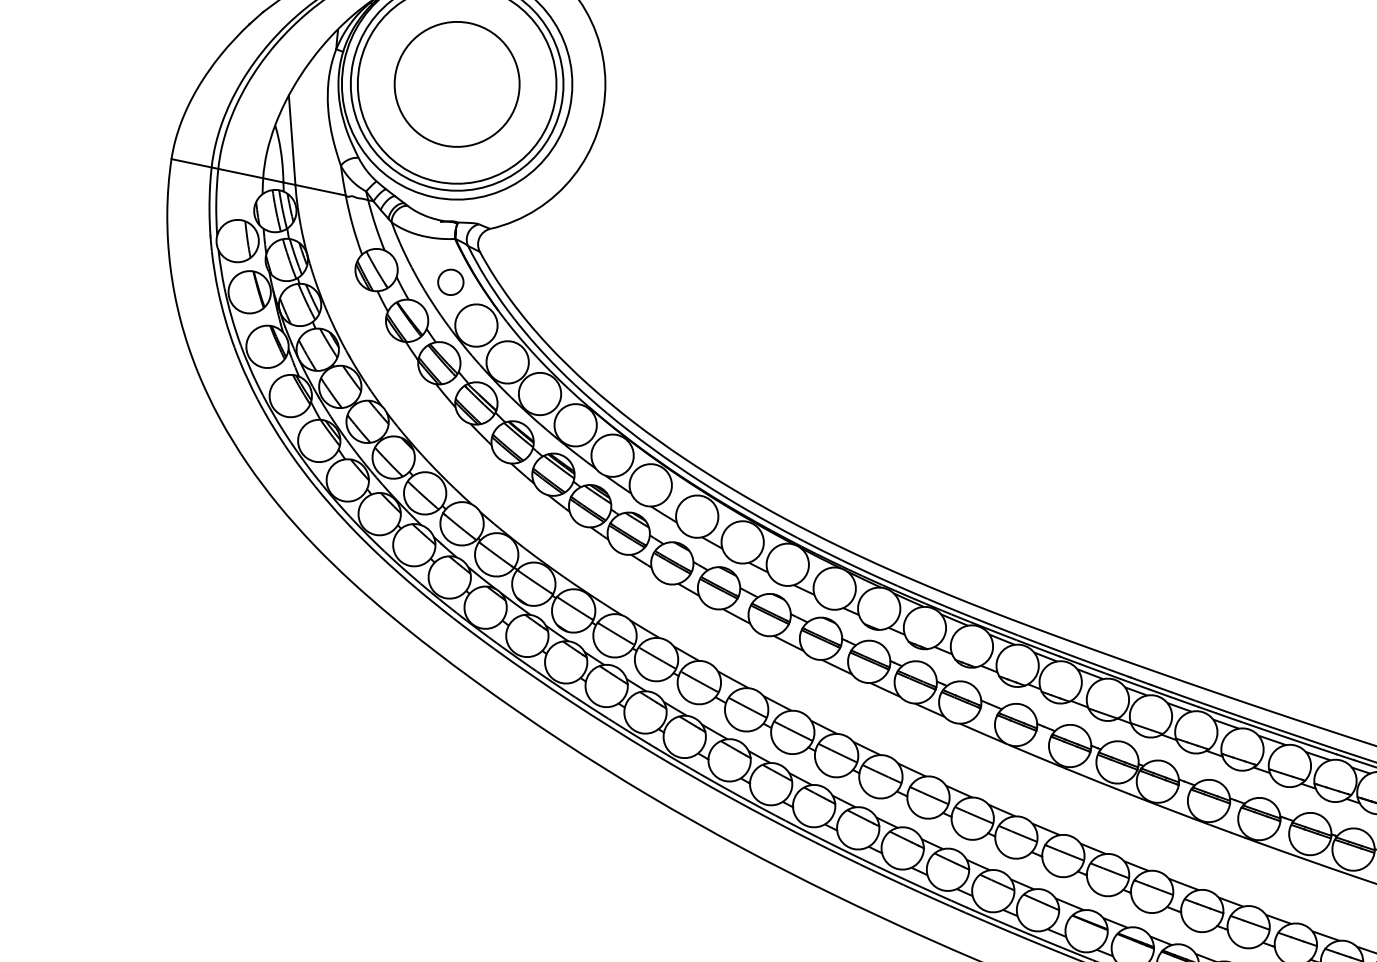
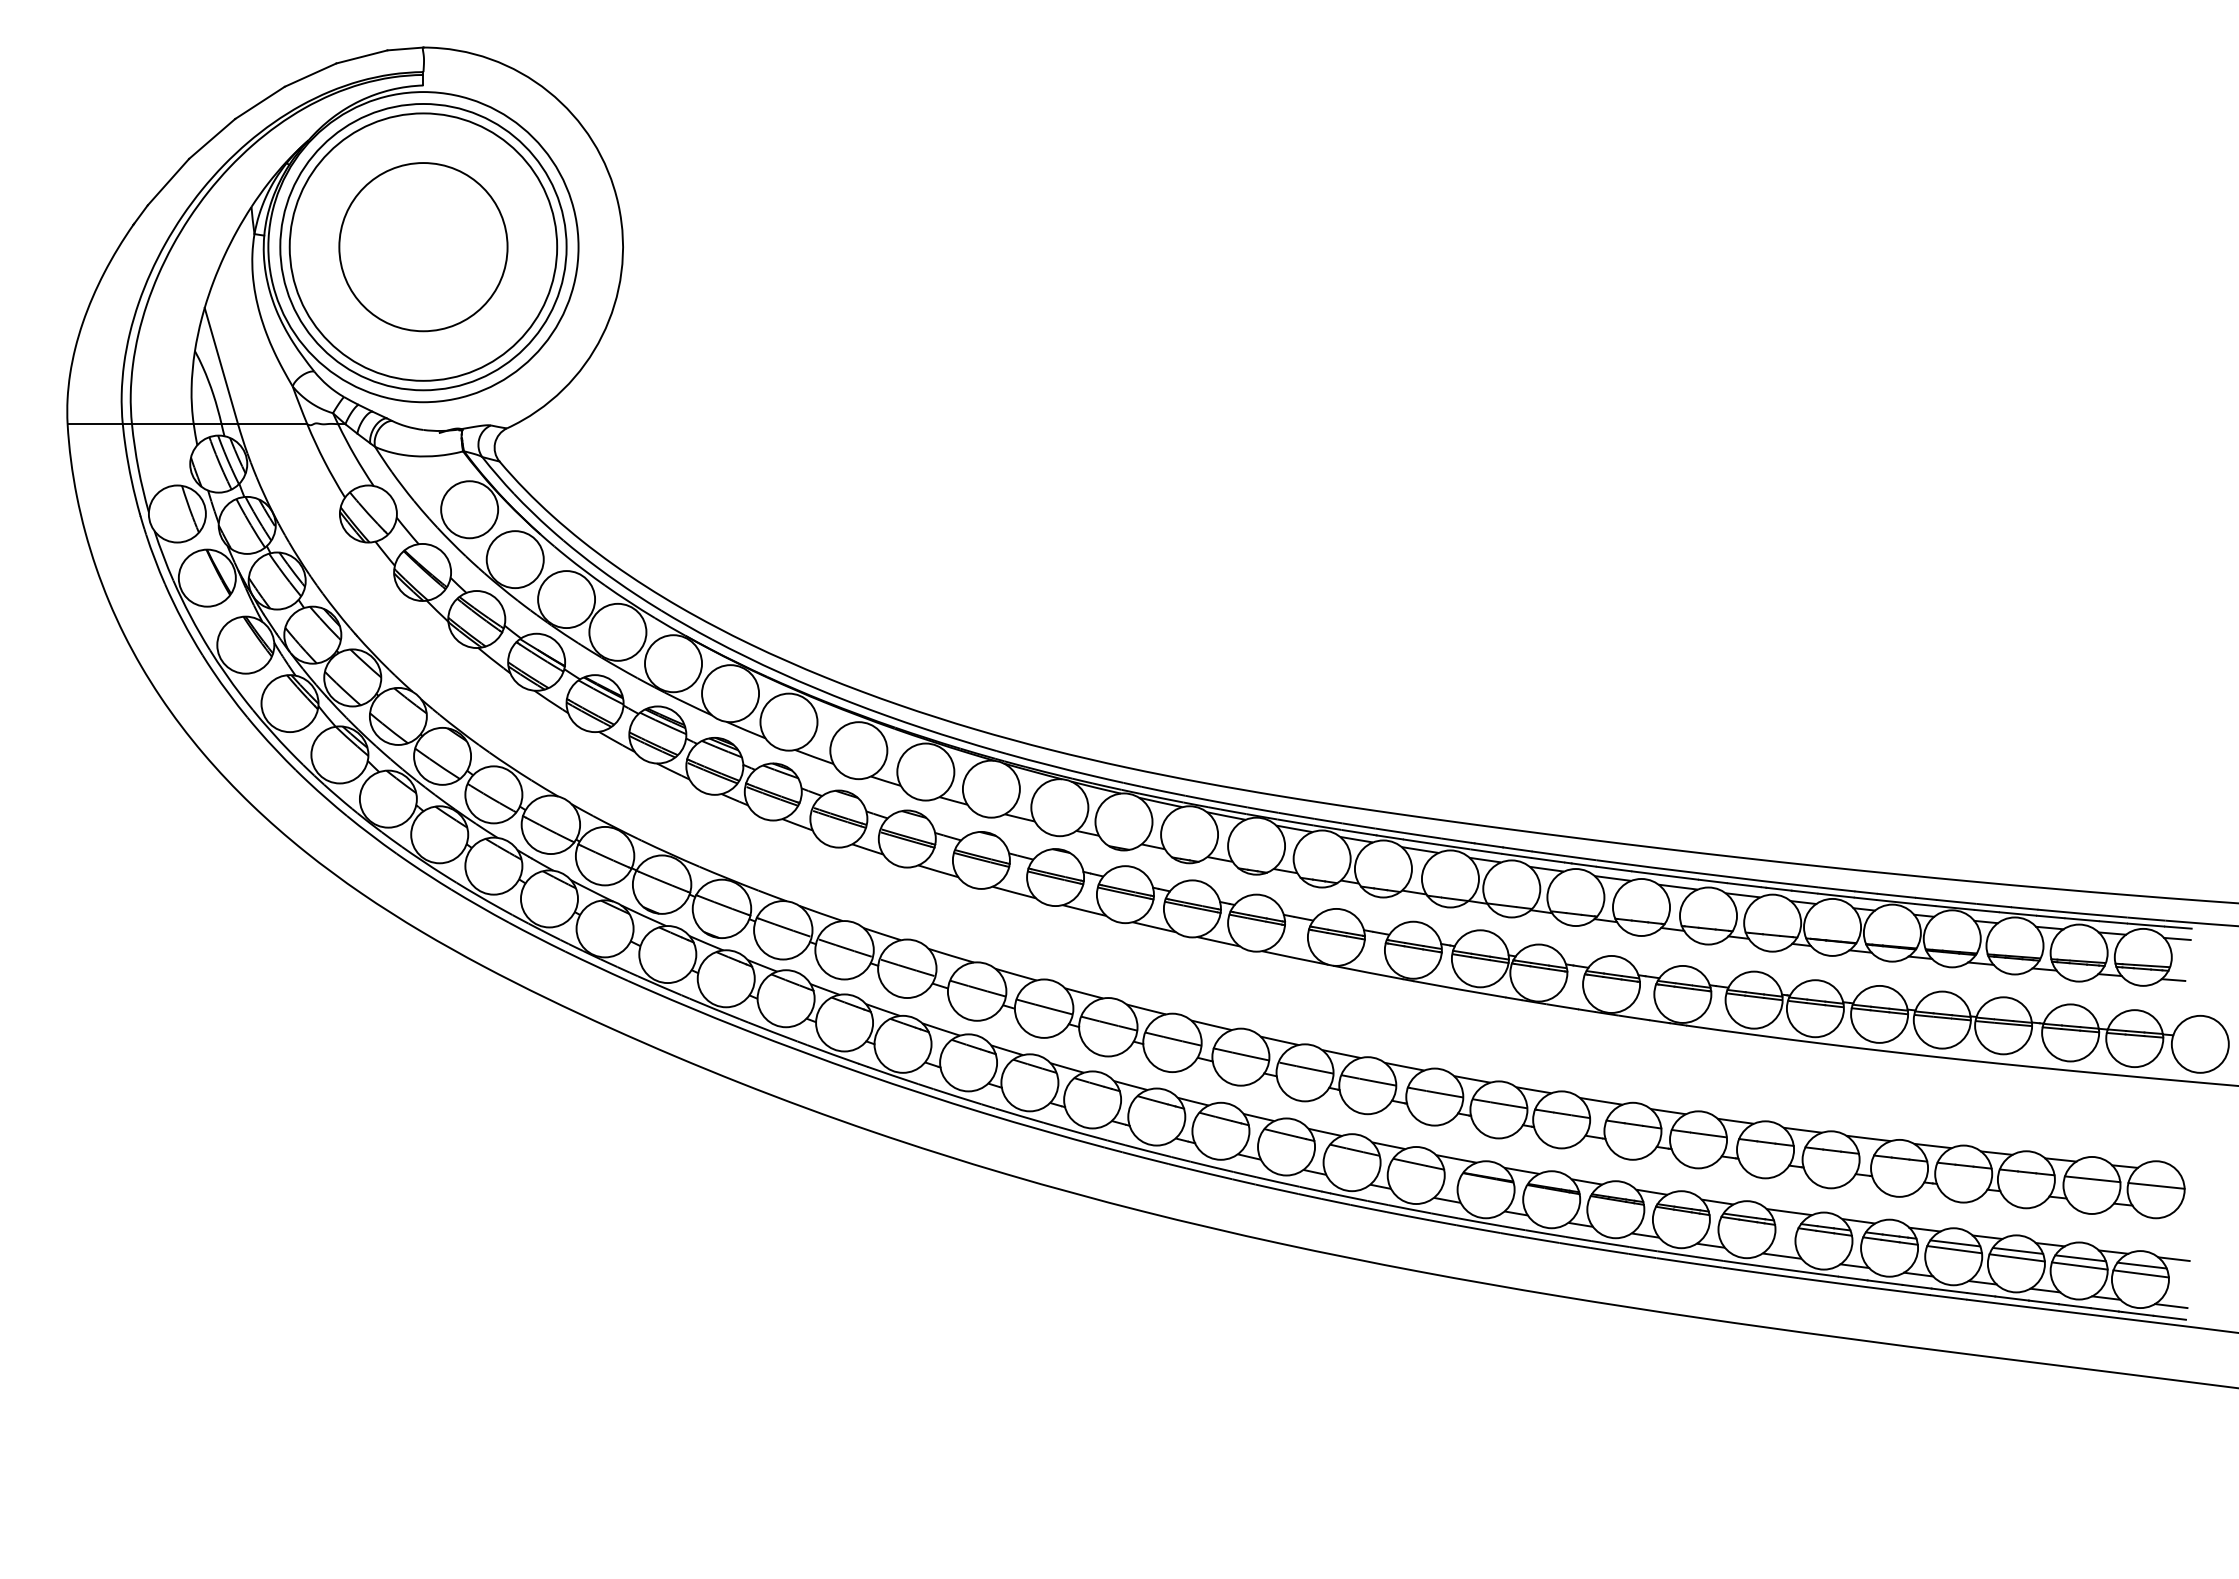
circle: (450, 282) -> (469, 509), size x1.67

